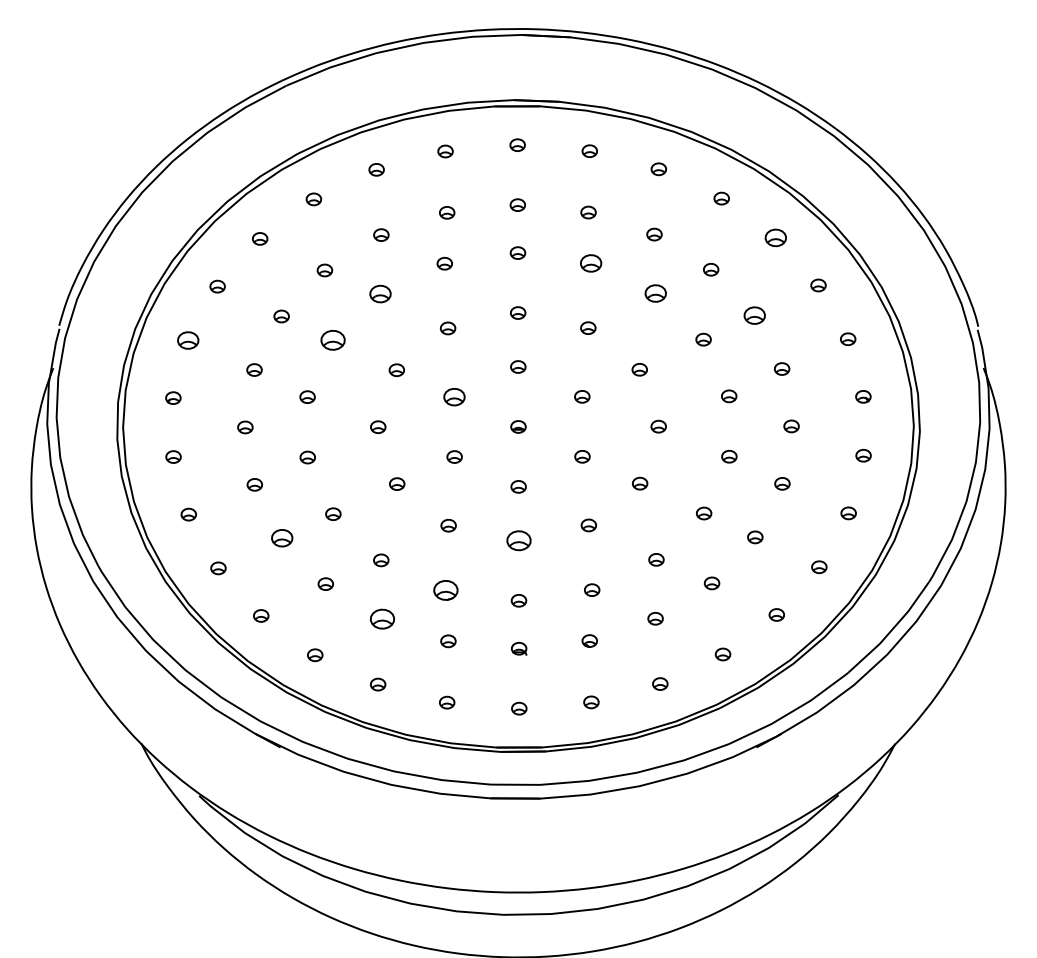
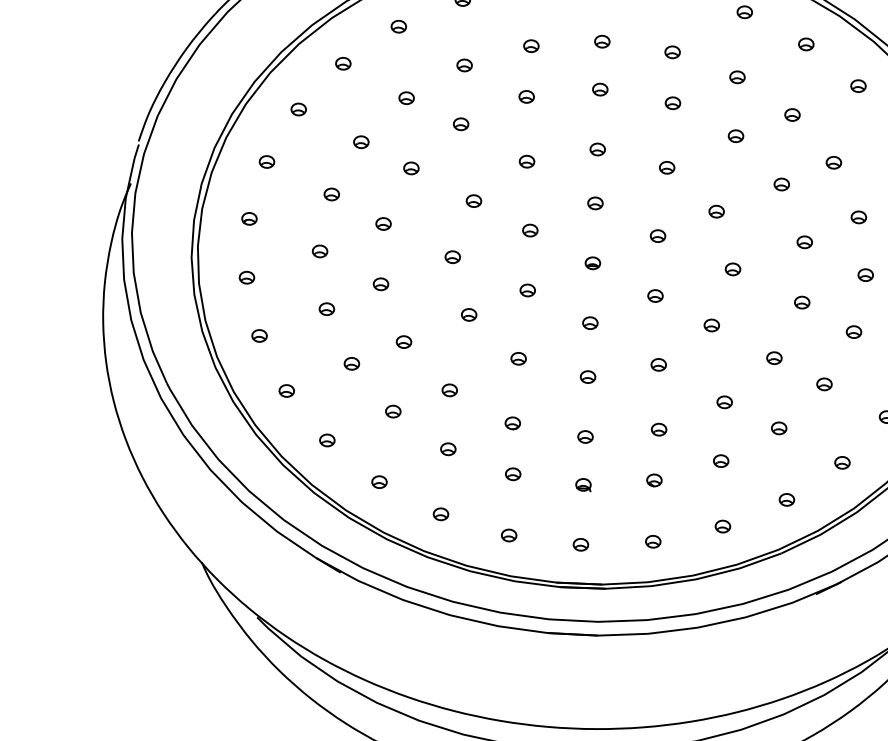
part: (775, 237) -> (858, 85), size x0.71
part: (591, 263) -> (673, 103), size x0.71
part: (380, 293) -> (461, 123), size x0.71
part: (655, 293) -> (735, 136), size x0.71
part: (754, 315) -> (833, 162), size x0.71
part: (188, 340) -> (267, 161), size x0.71
part: (332, 340) -> (411, 168), size x0.62
part: (454, 396) -> (530, 229), size x0.71
part: (282, 538) -> (352, 364), size x0.71
part: (518, 540) -> (587, 376), size x0.62
part: (445, 590) -> (512, 423), size x0.62
part: (382, 619) -> (448, 449), size x0.62

